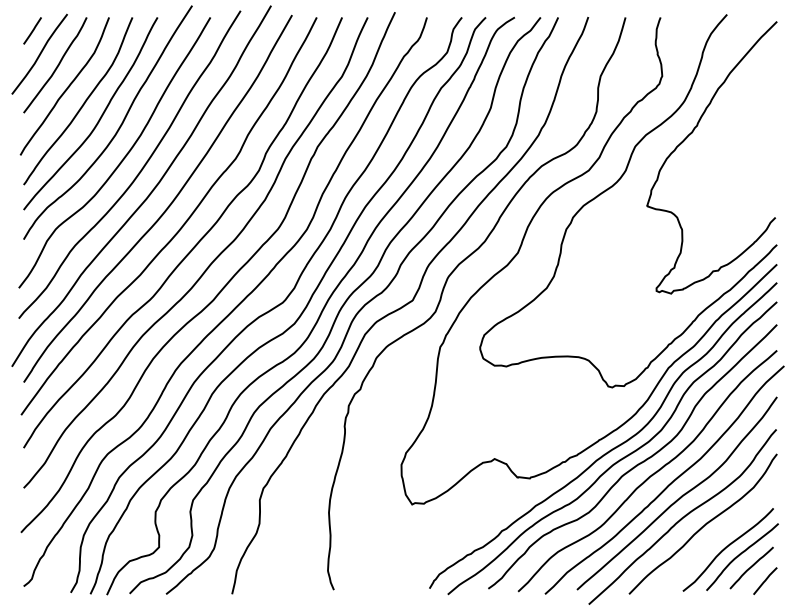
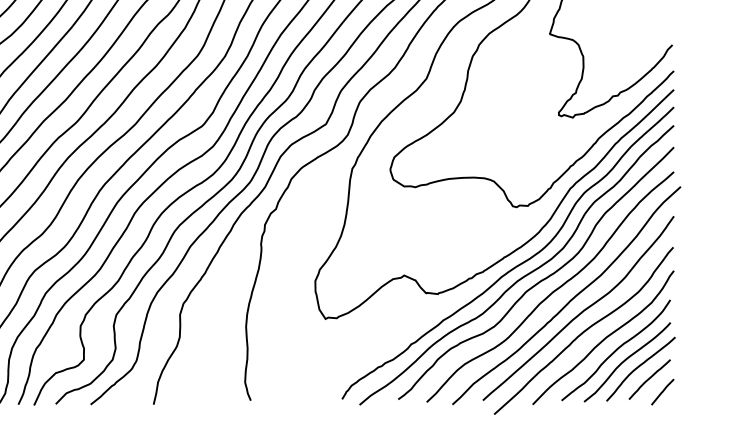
curve: (716, 537) -> (616, 350), added

